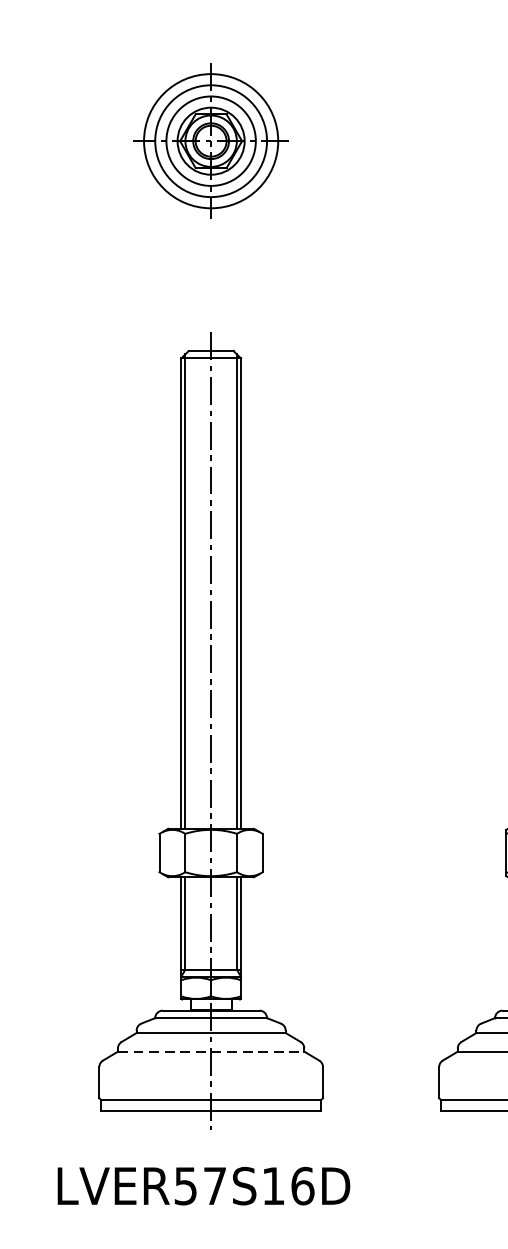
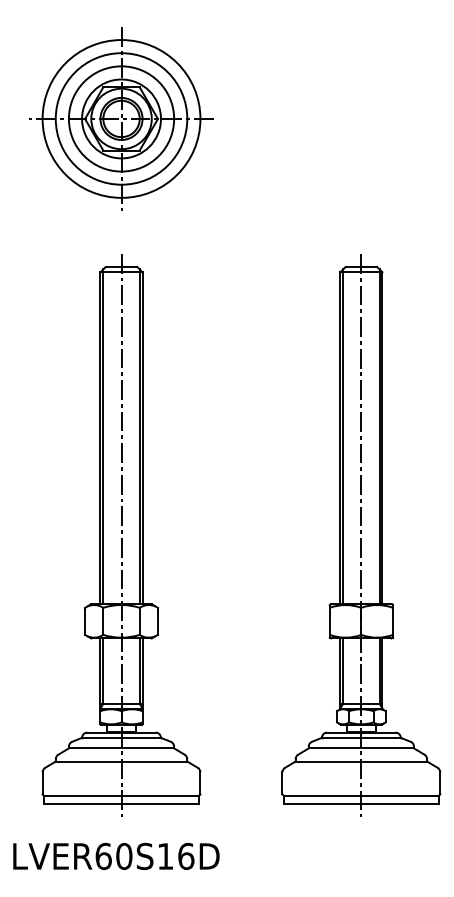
part: (211, 140) -> (121, 118), size x1.67
line: (211, 1051) -> (121, 761), dashed -> solid
text: (199, 1186) -> (113, 856), LVER57S16D -> LVER60S16D

